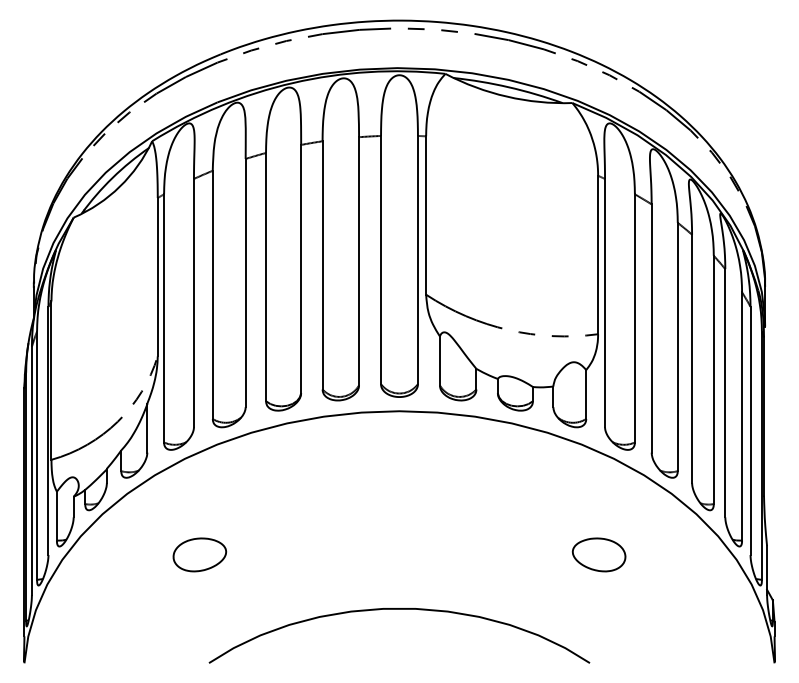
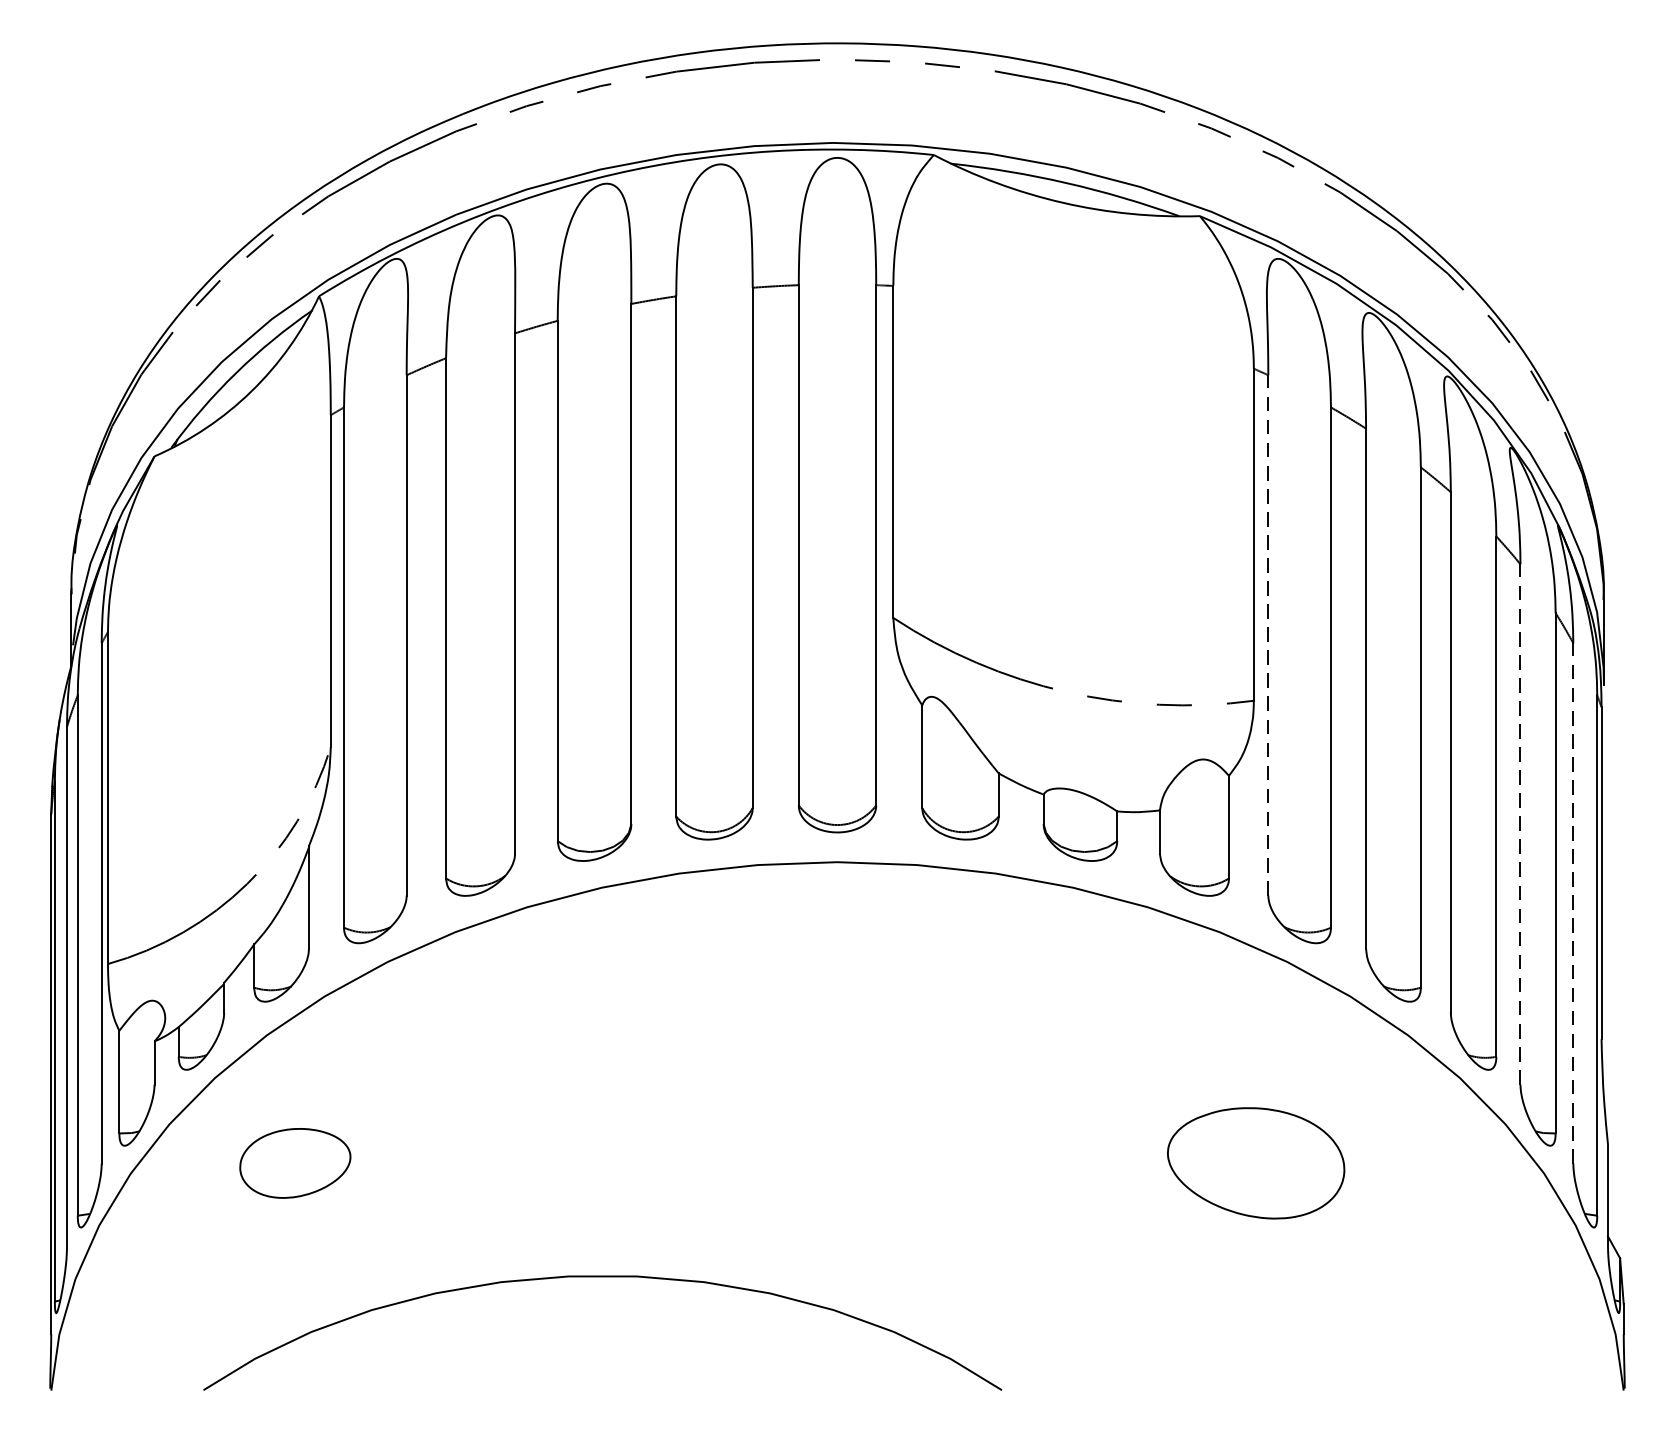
line: (605, 302) -> (1269, 634), solid -> dashed
line: (725, 392) -> (1520, 822), solid -> dashed
line: (750, 430) -> (1573, 902), solid -> dashed
part: (199, 554) -> (294, 1162), moved
part: (598, 554) -> (1254, 1162), size x1.6
curve: (399, 609) -> (602, 1277), moved

